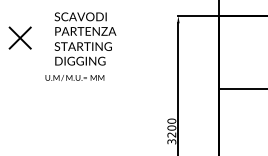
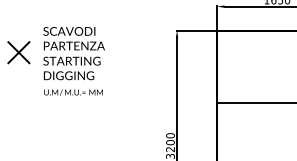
text: (84, 38) -> (73, 53), moved

